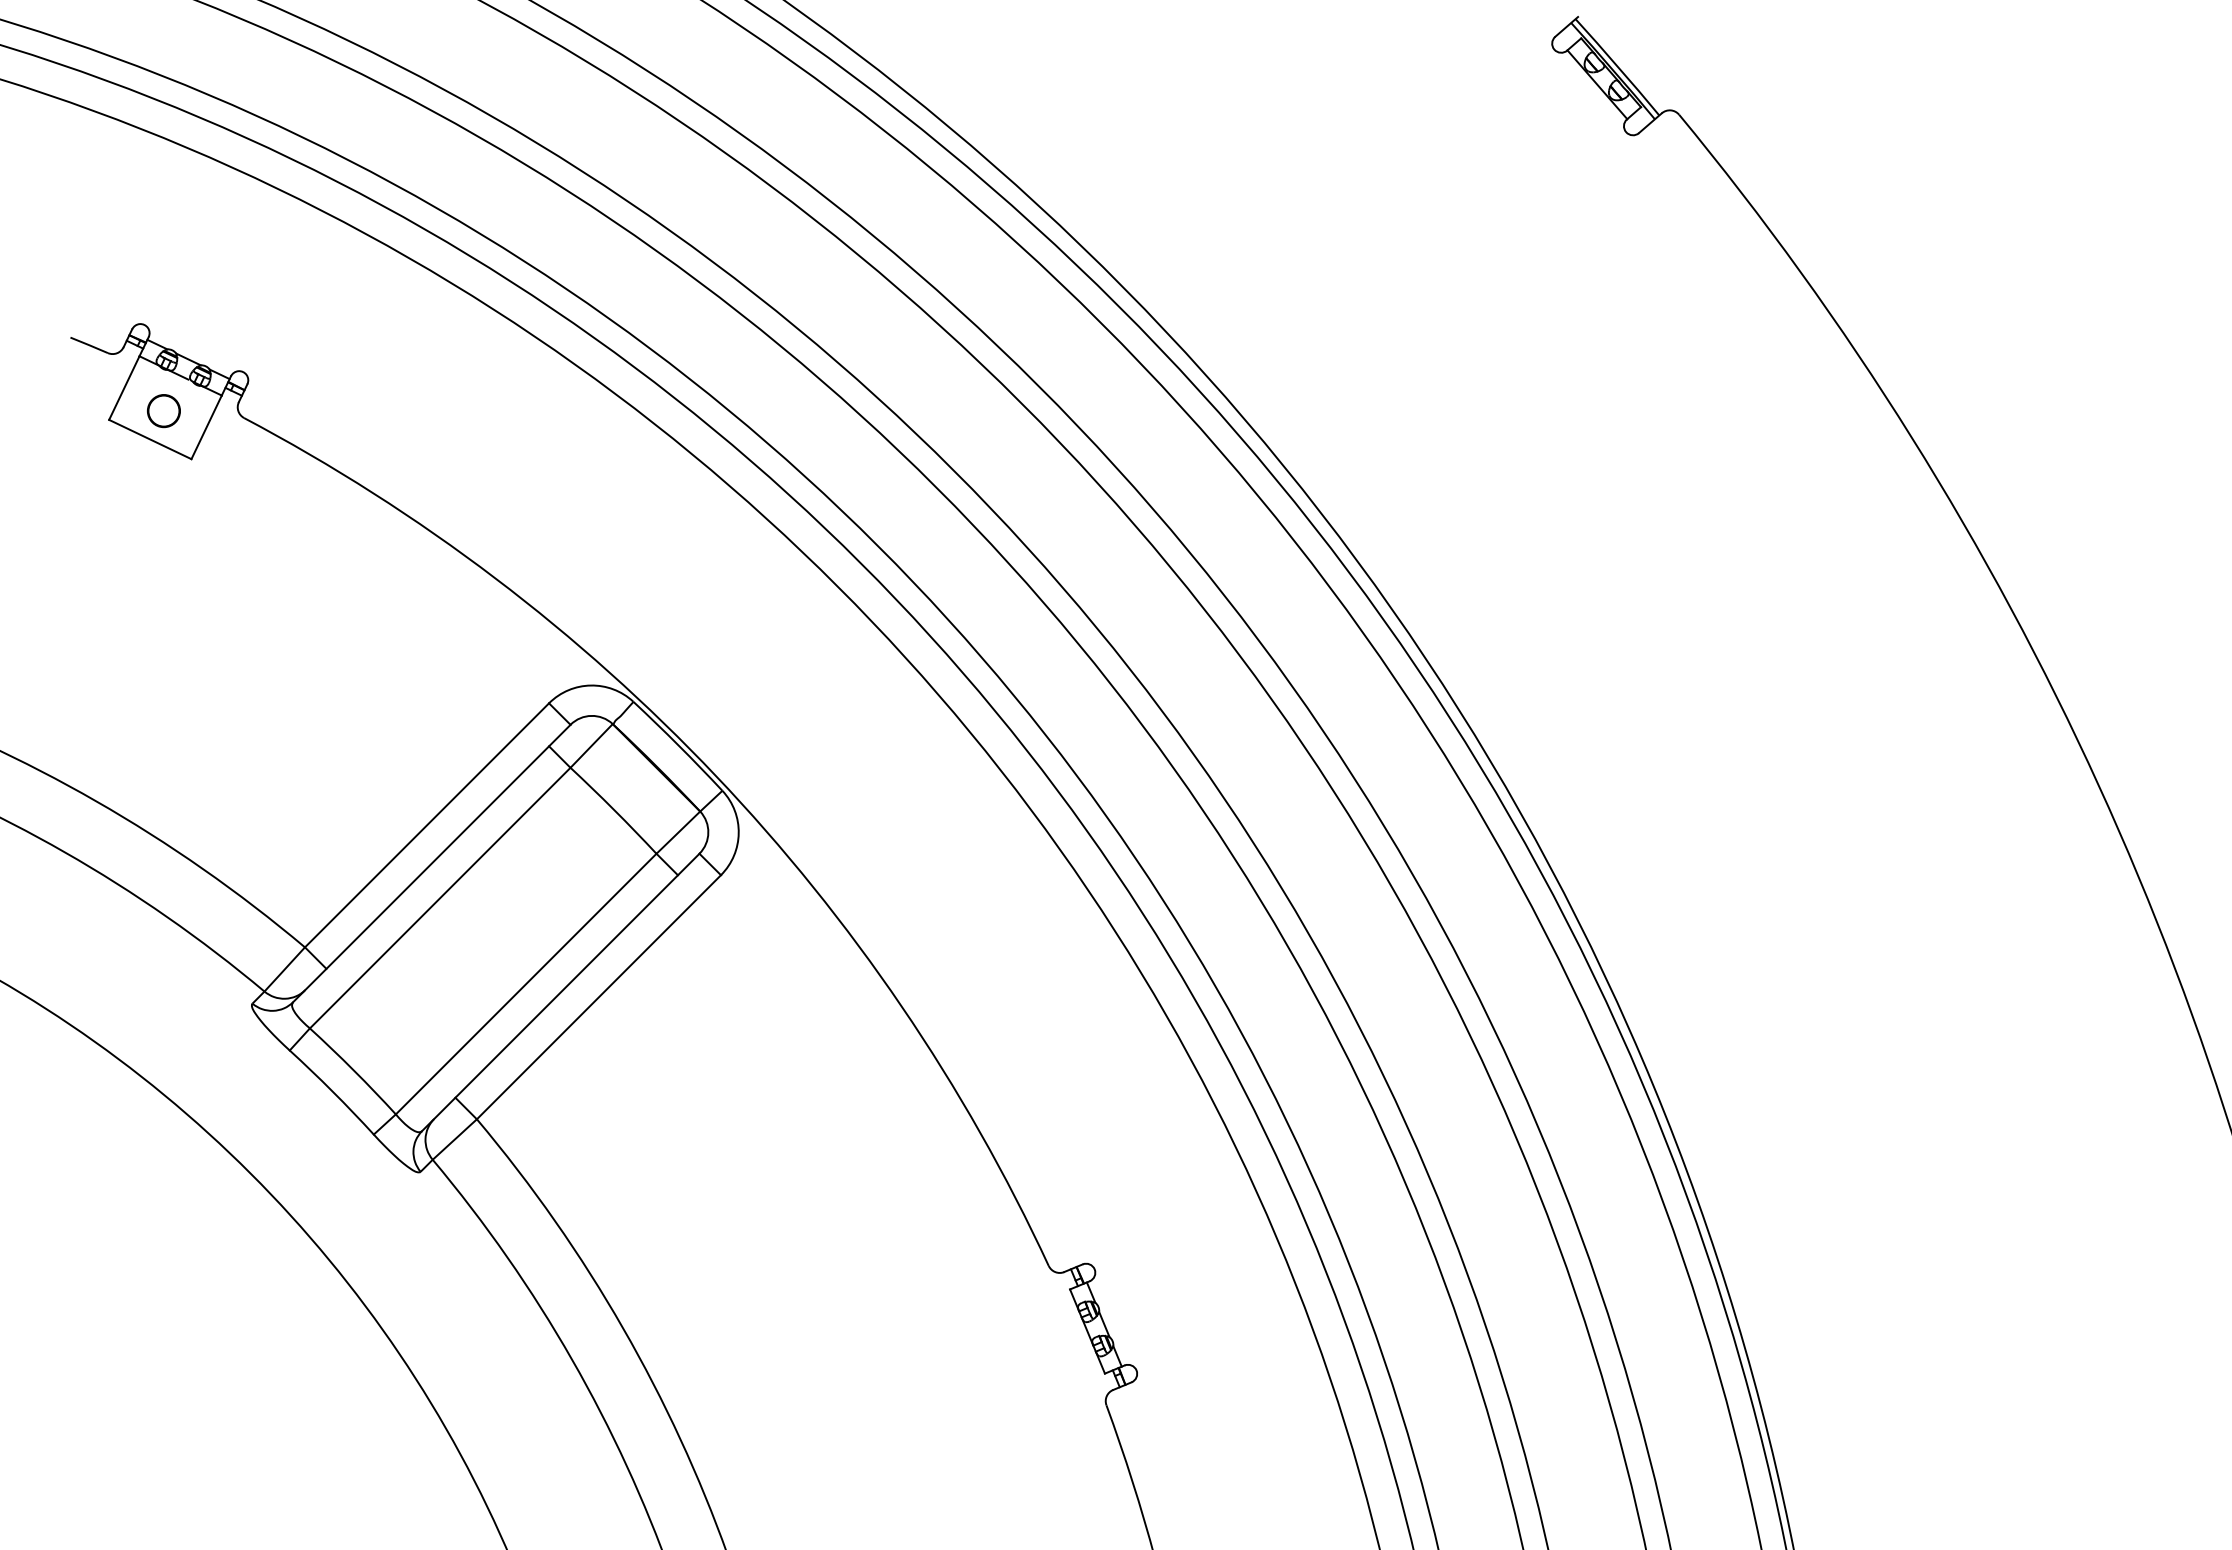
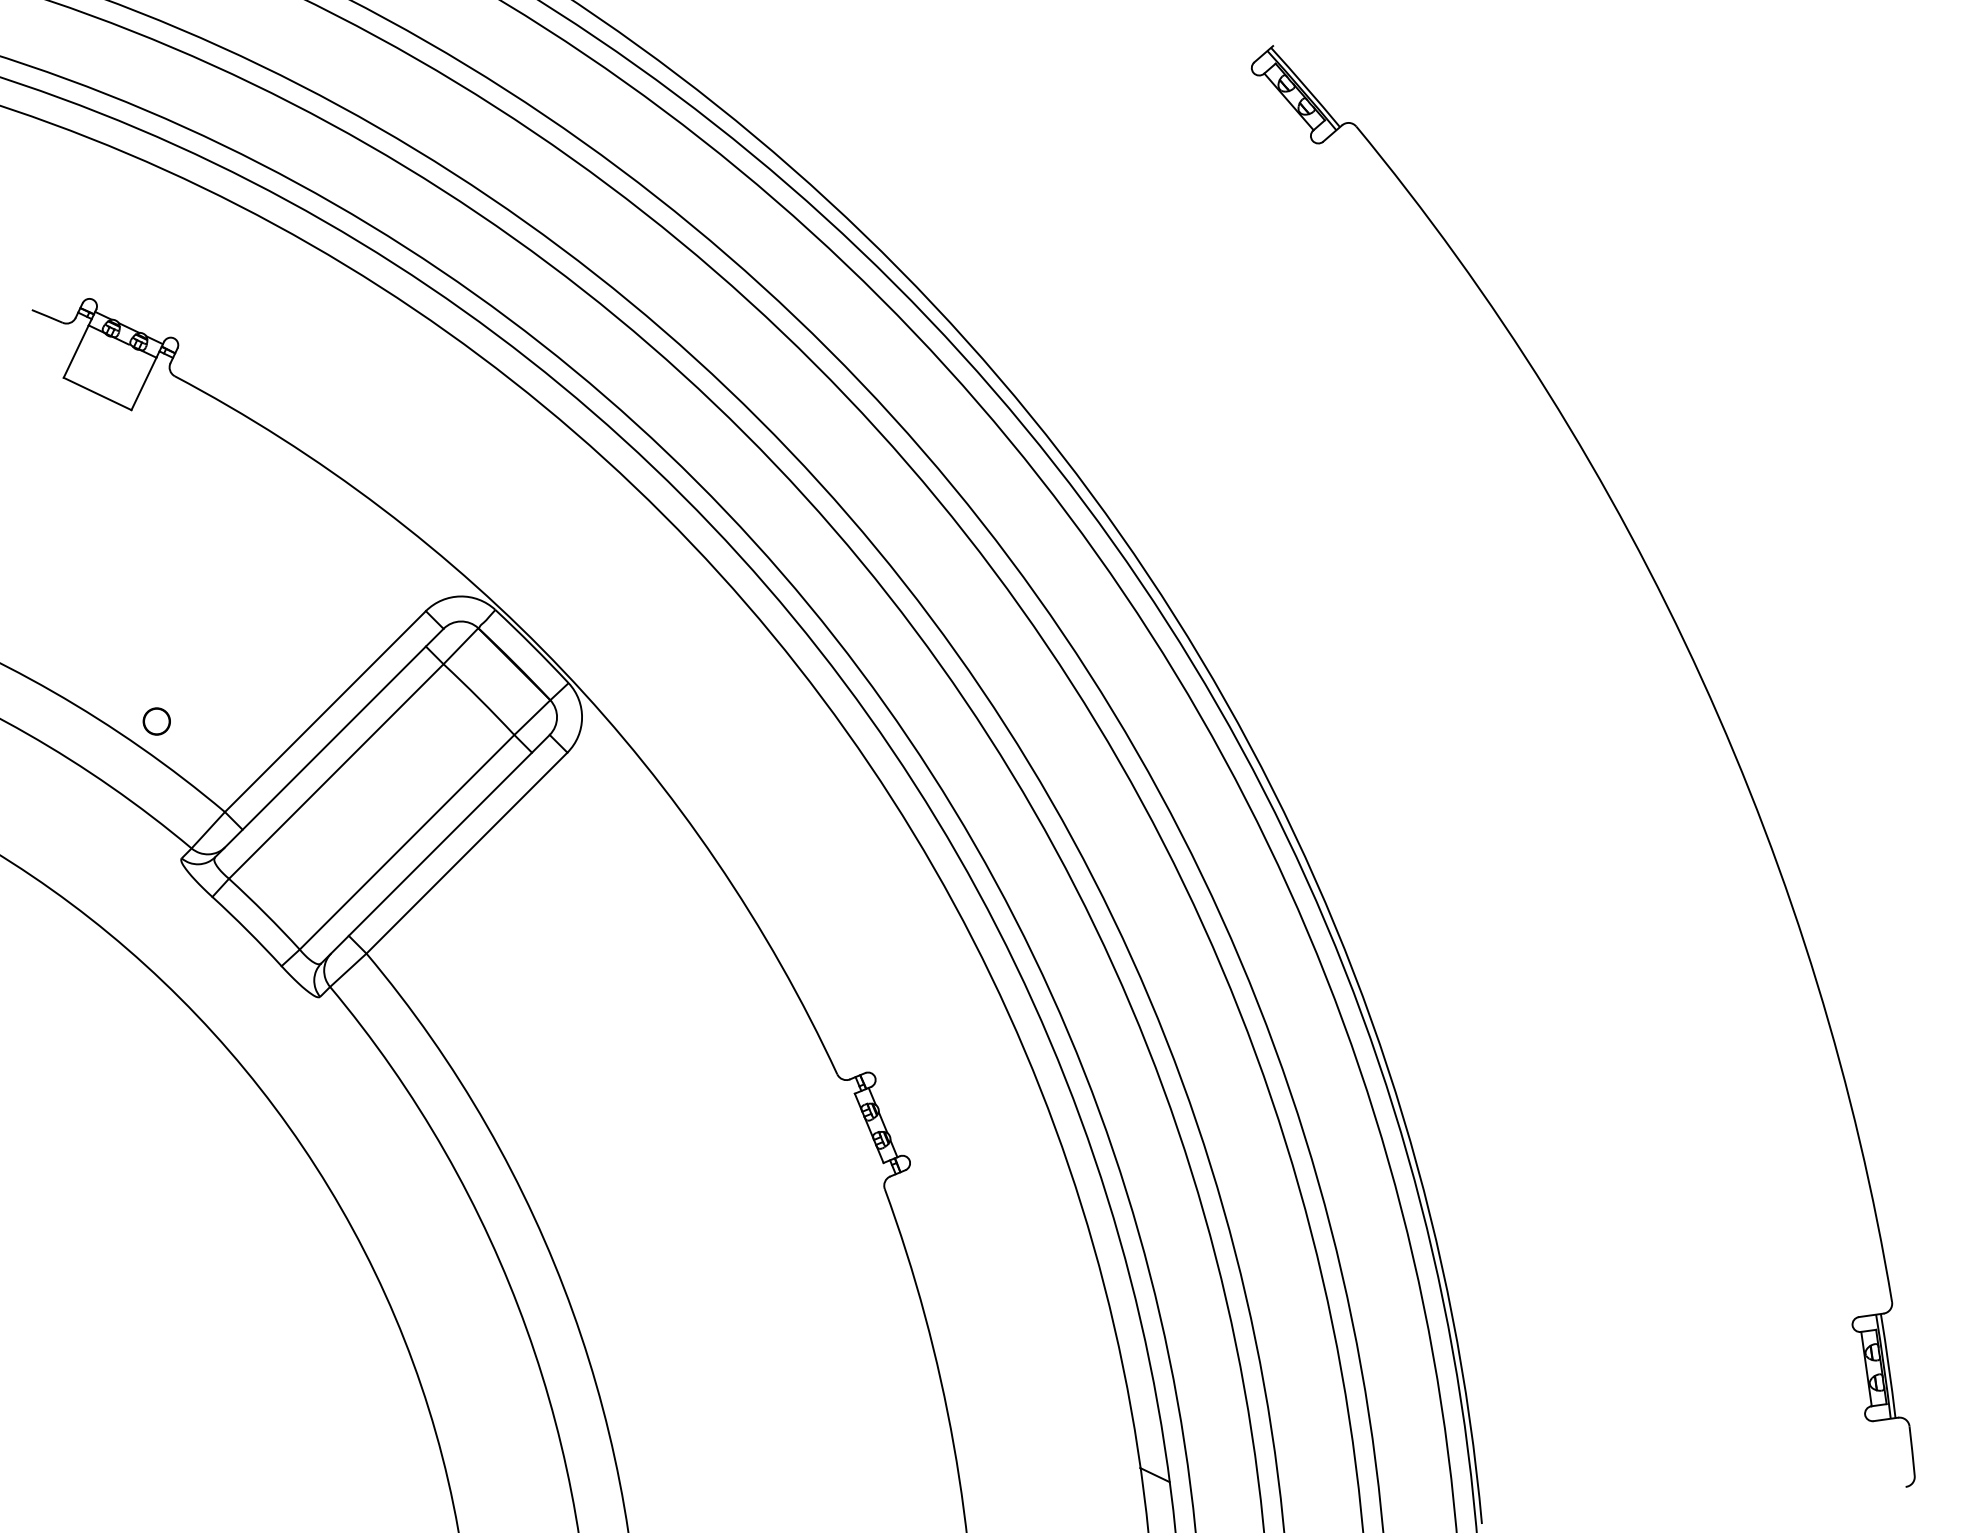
circle: (163, 411) -> (156, 721), moved

